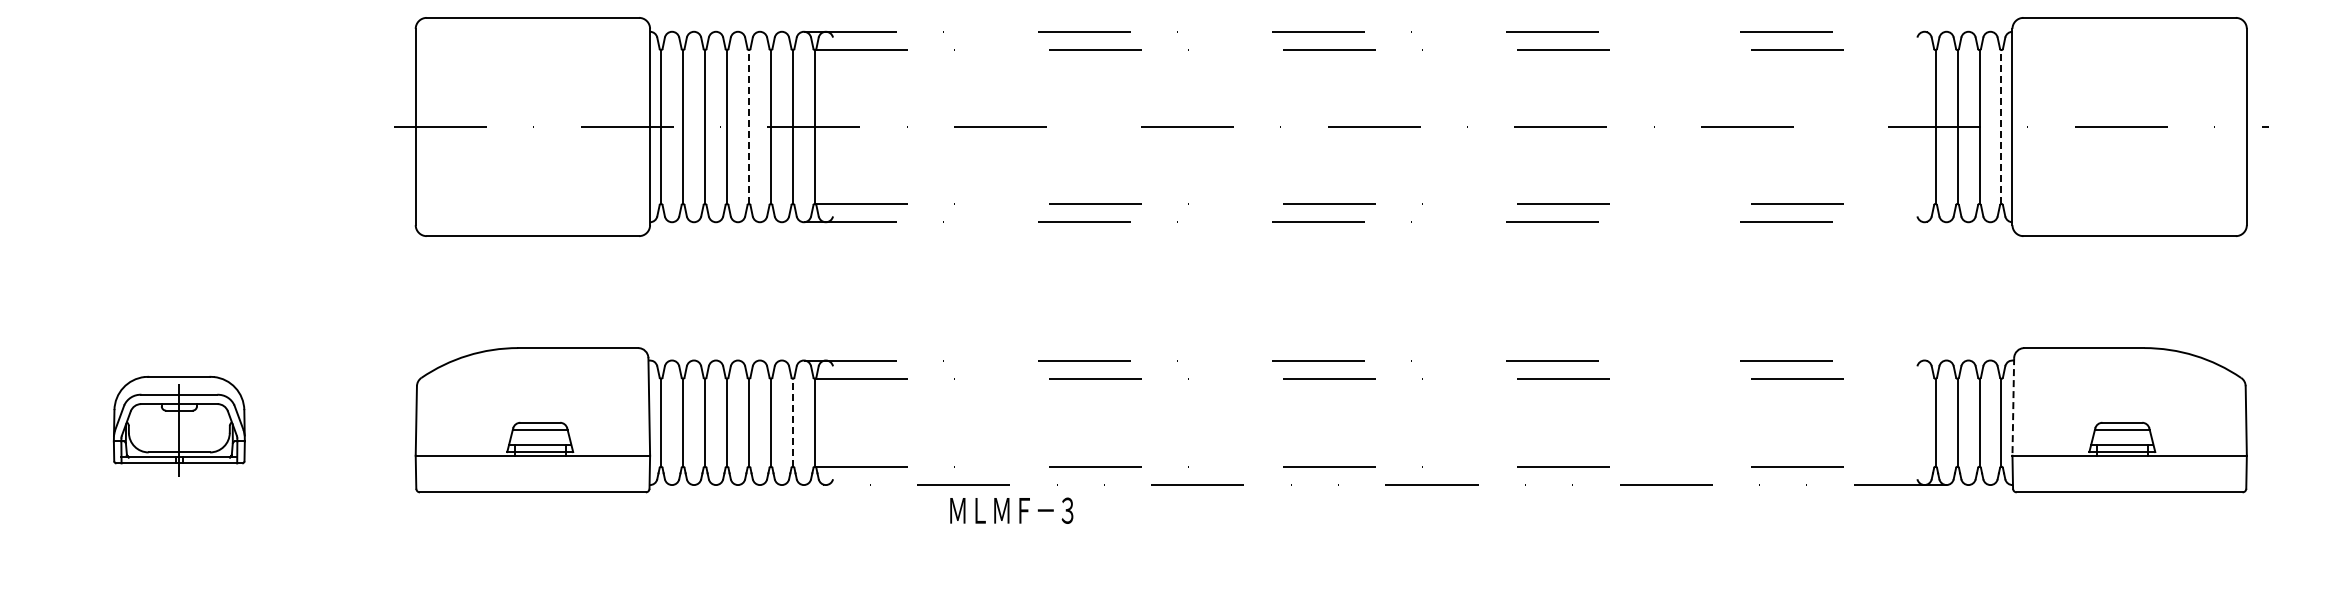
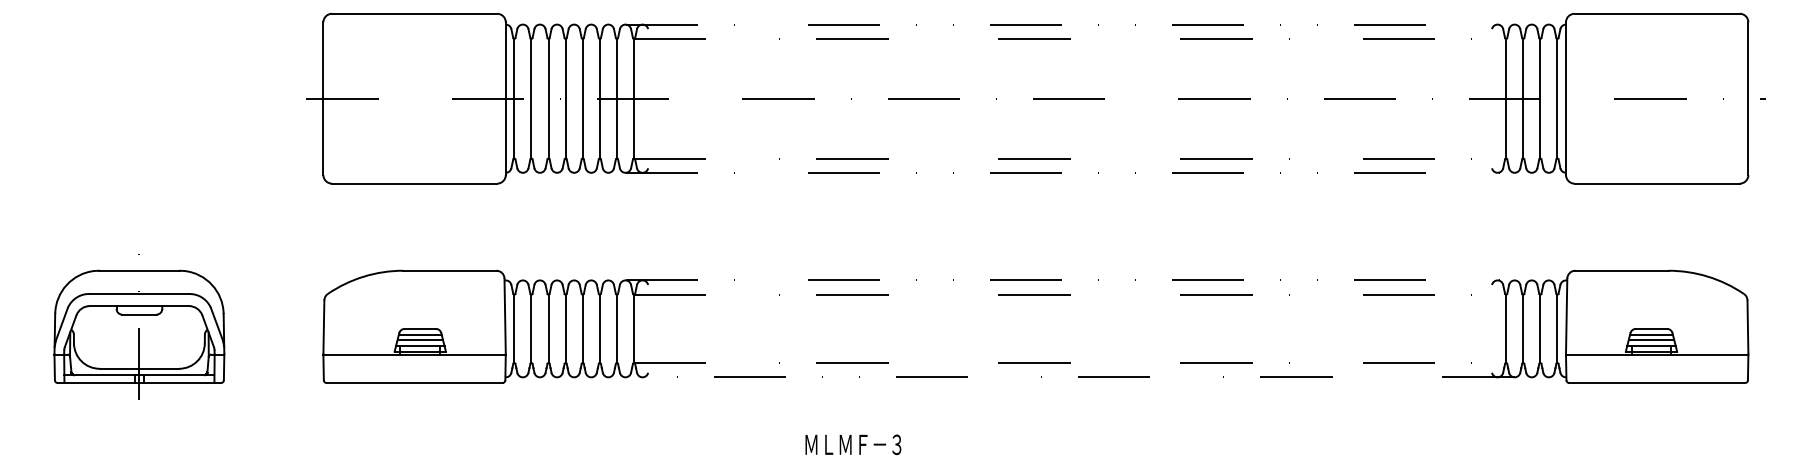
line: (748, 127) -> (582, 99), dashed -> solid
line: (2001, 127) -> (1557, 99), dashed -> solid
line: (2013, 406) -> (1566, 316), dashed -> solid
part: (179, 419) -> (139, 326), size x1.67
line: (792, 422) -> (616, 328), dashed -> solid
line: (539, 437) -> (419, 340), added
line: (2122, 437) -> (1651, 340), added
text: (1011, 510) -> (853, 444), moved

